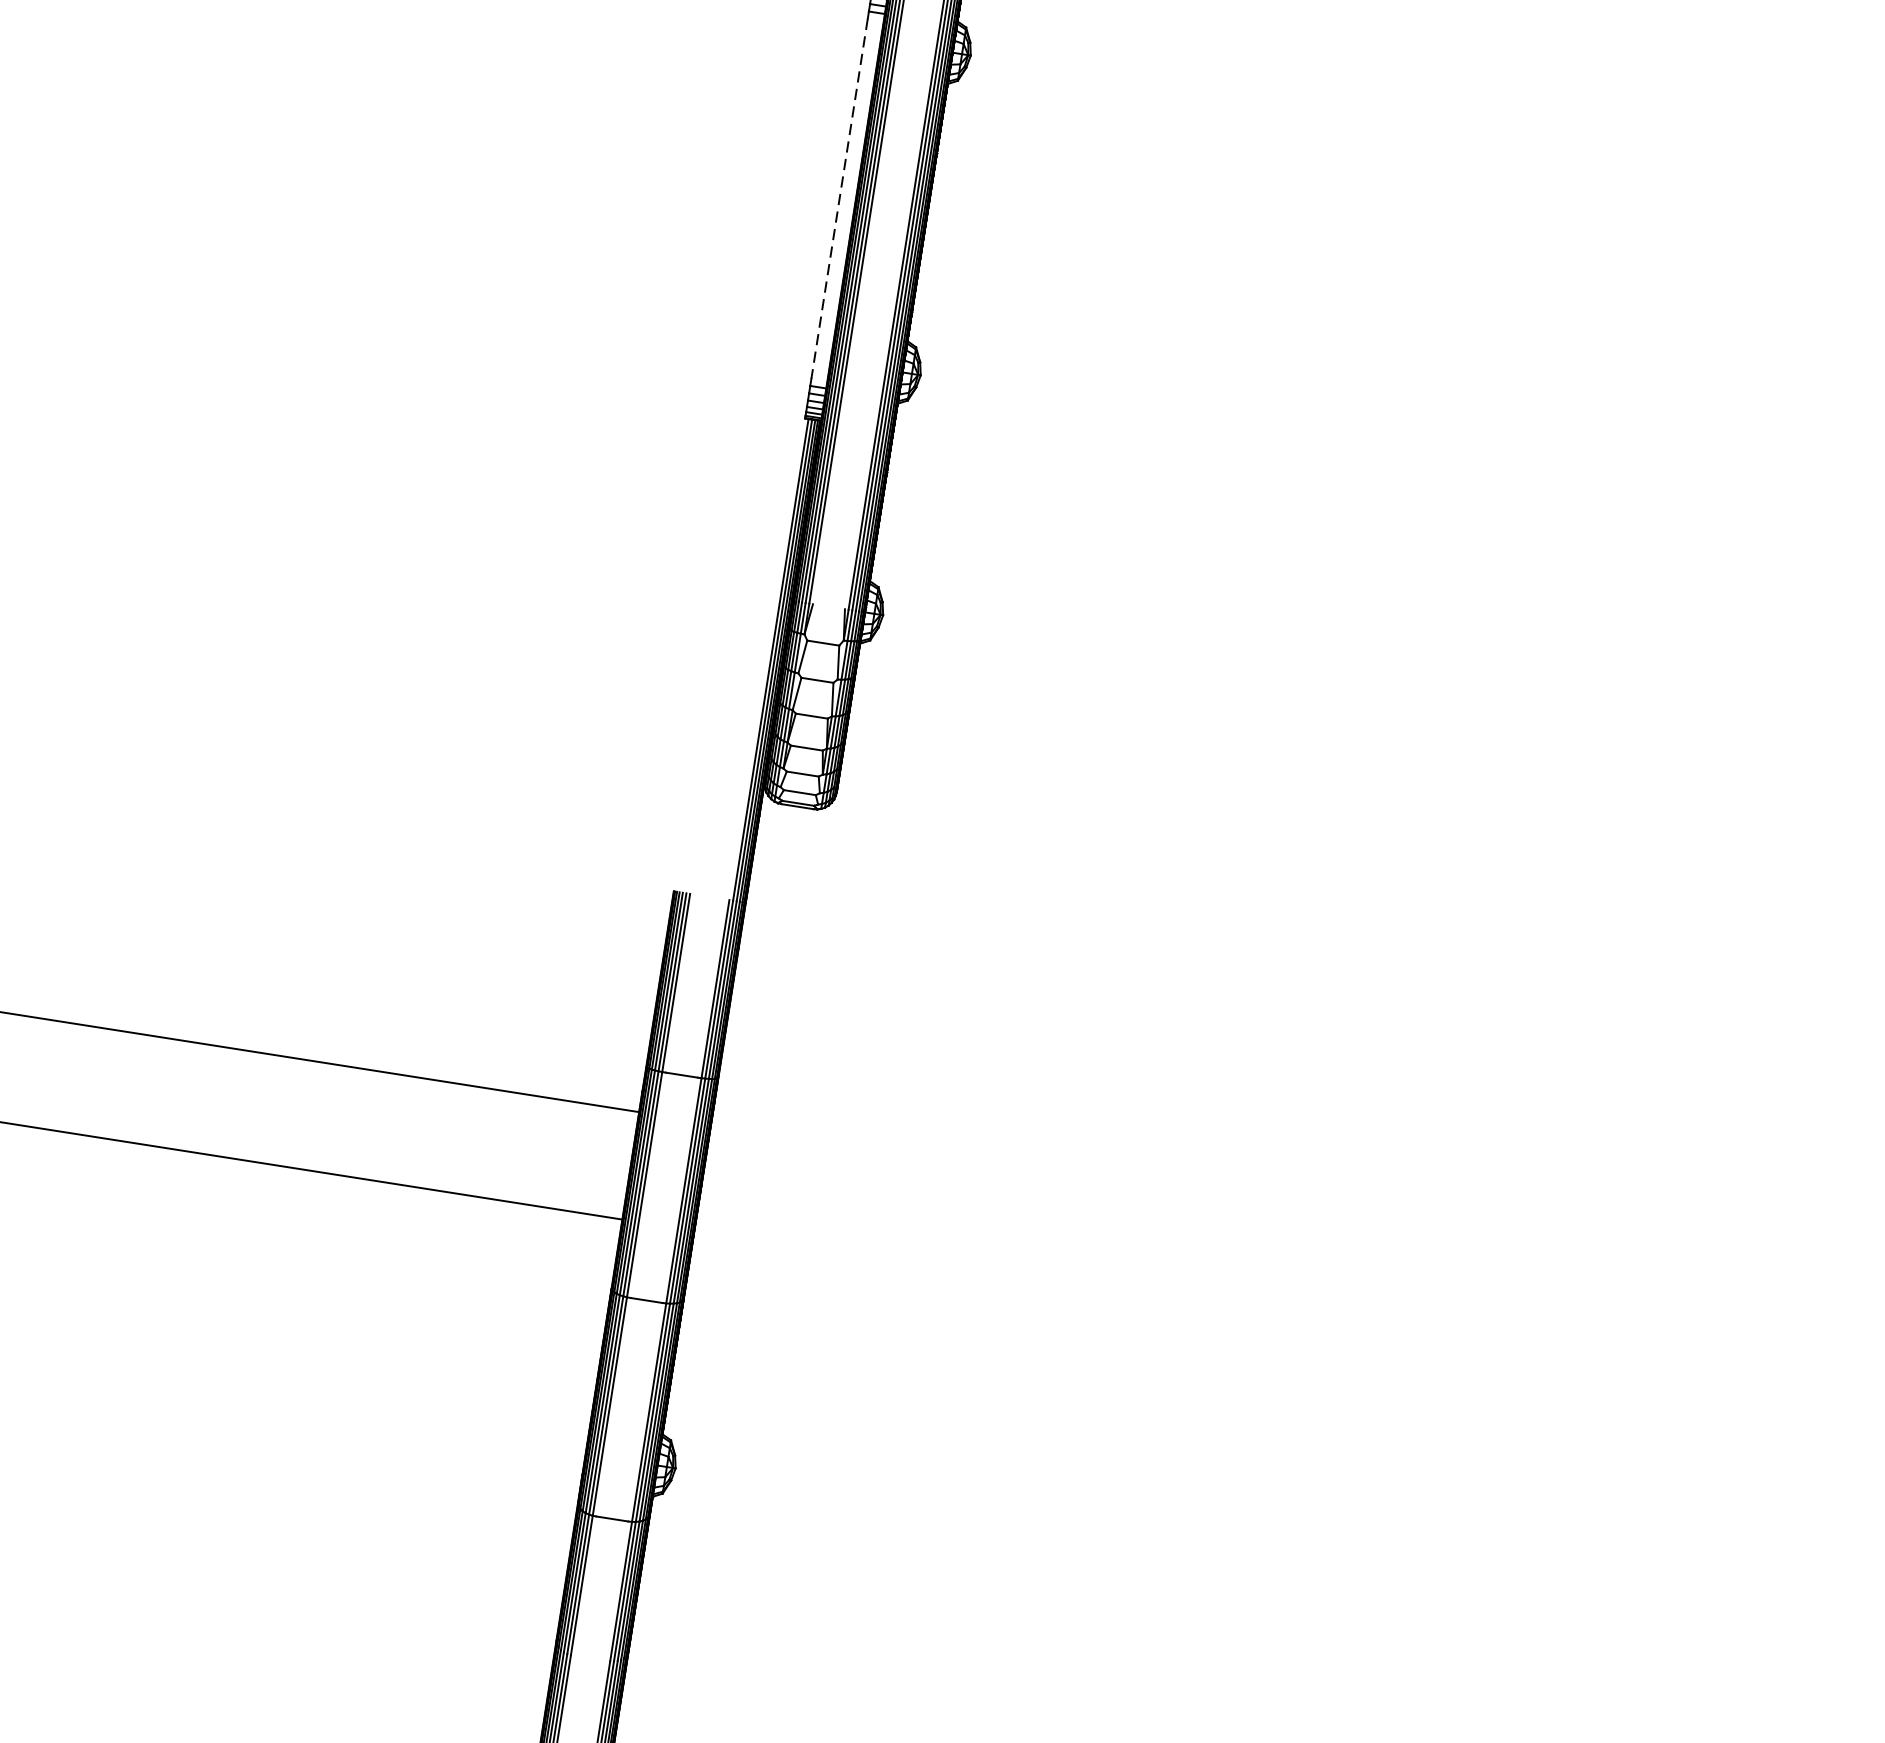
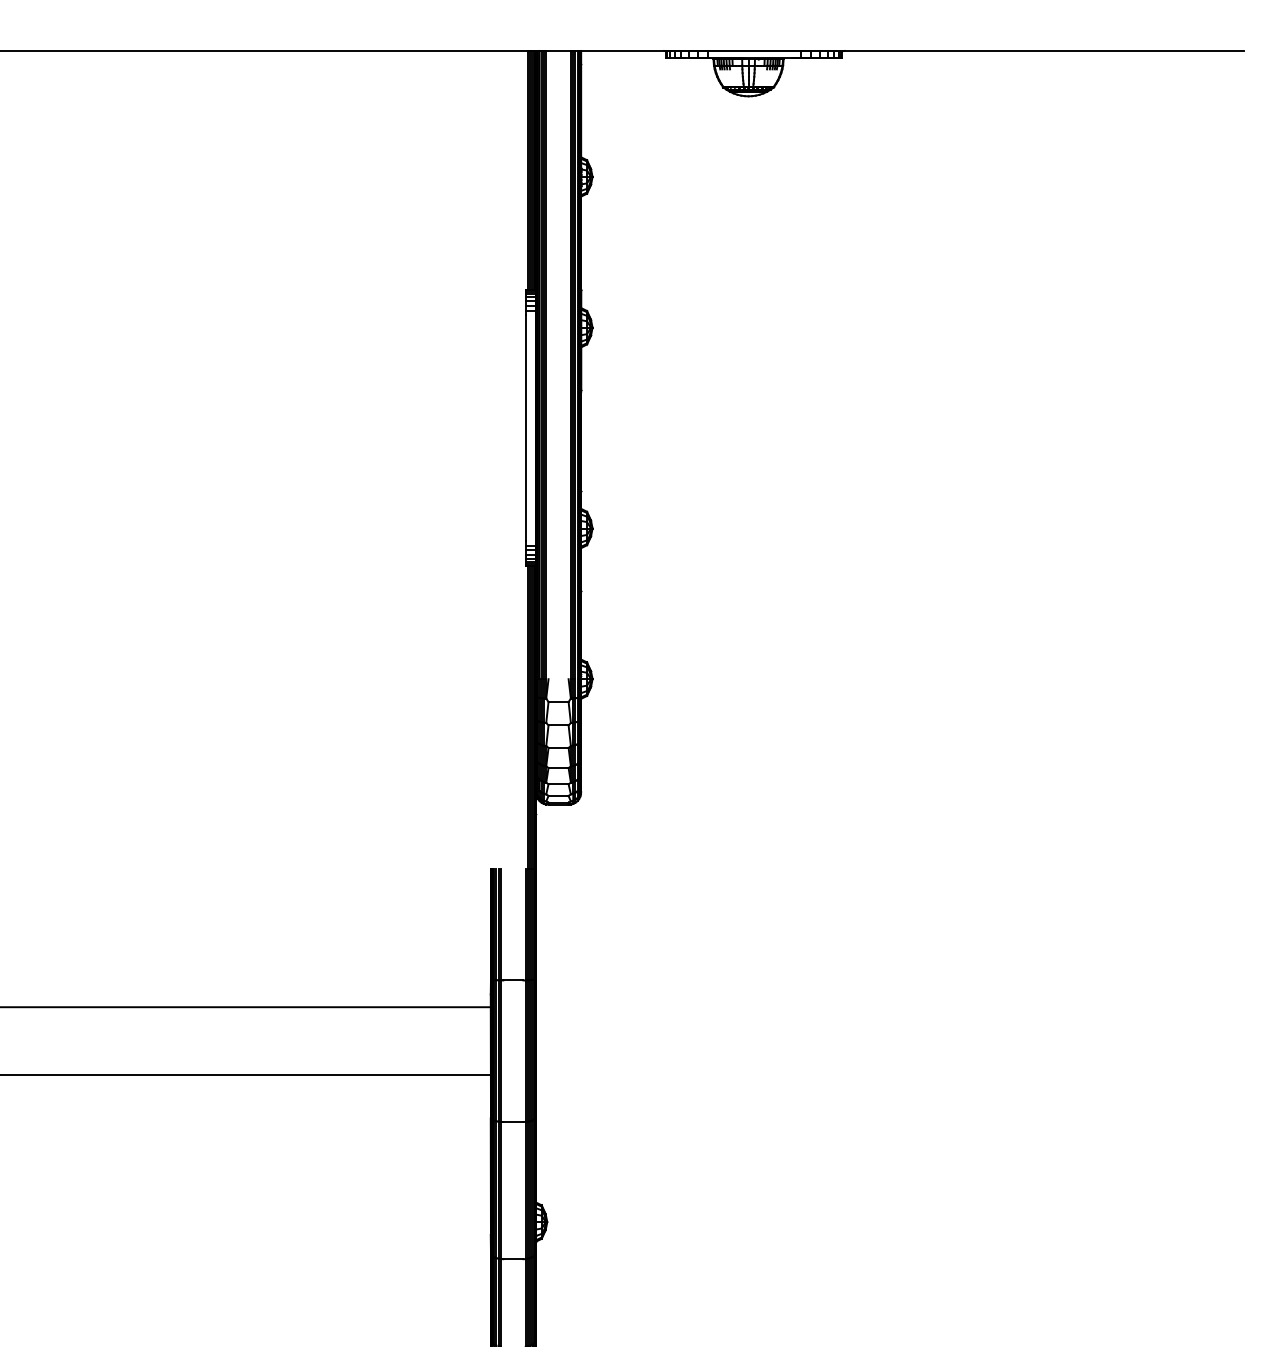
line: (838, 199) -> (525, 428), dashed -> solid

